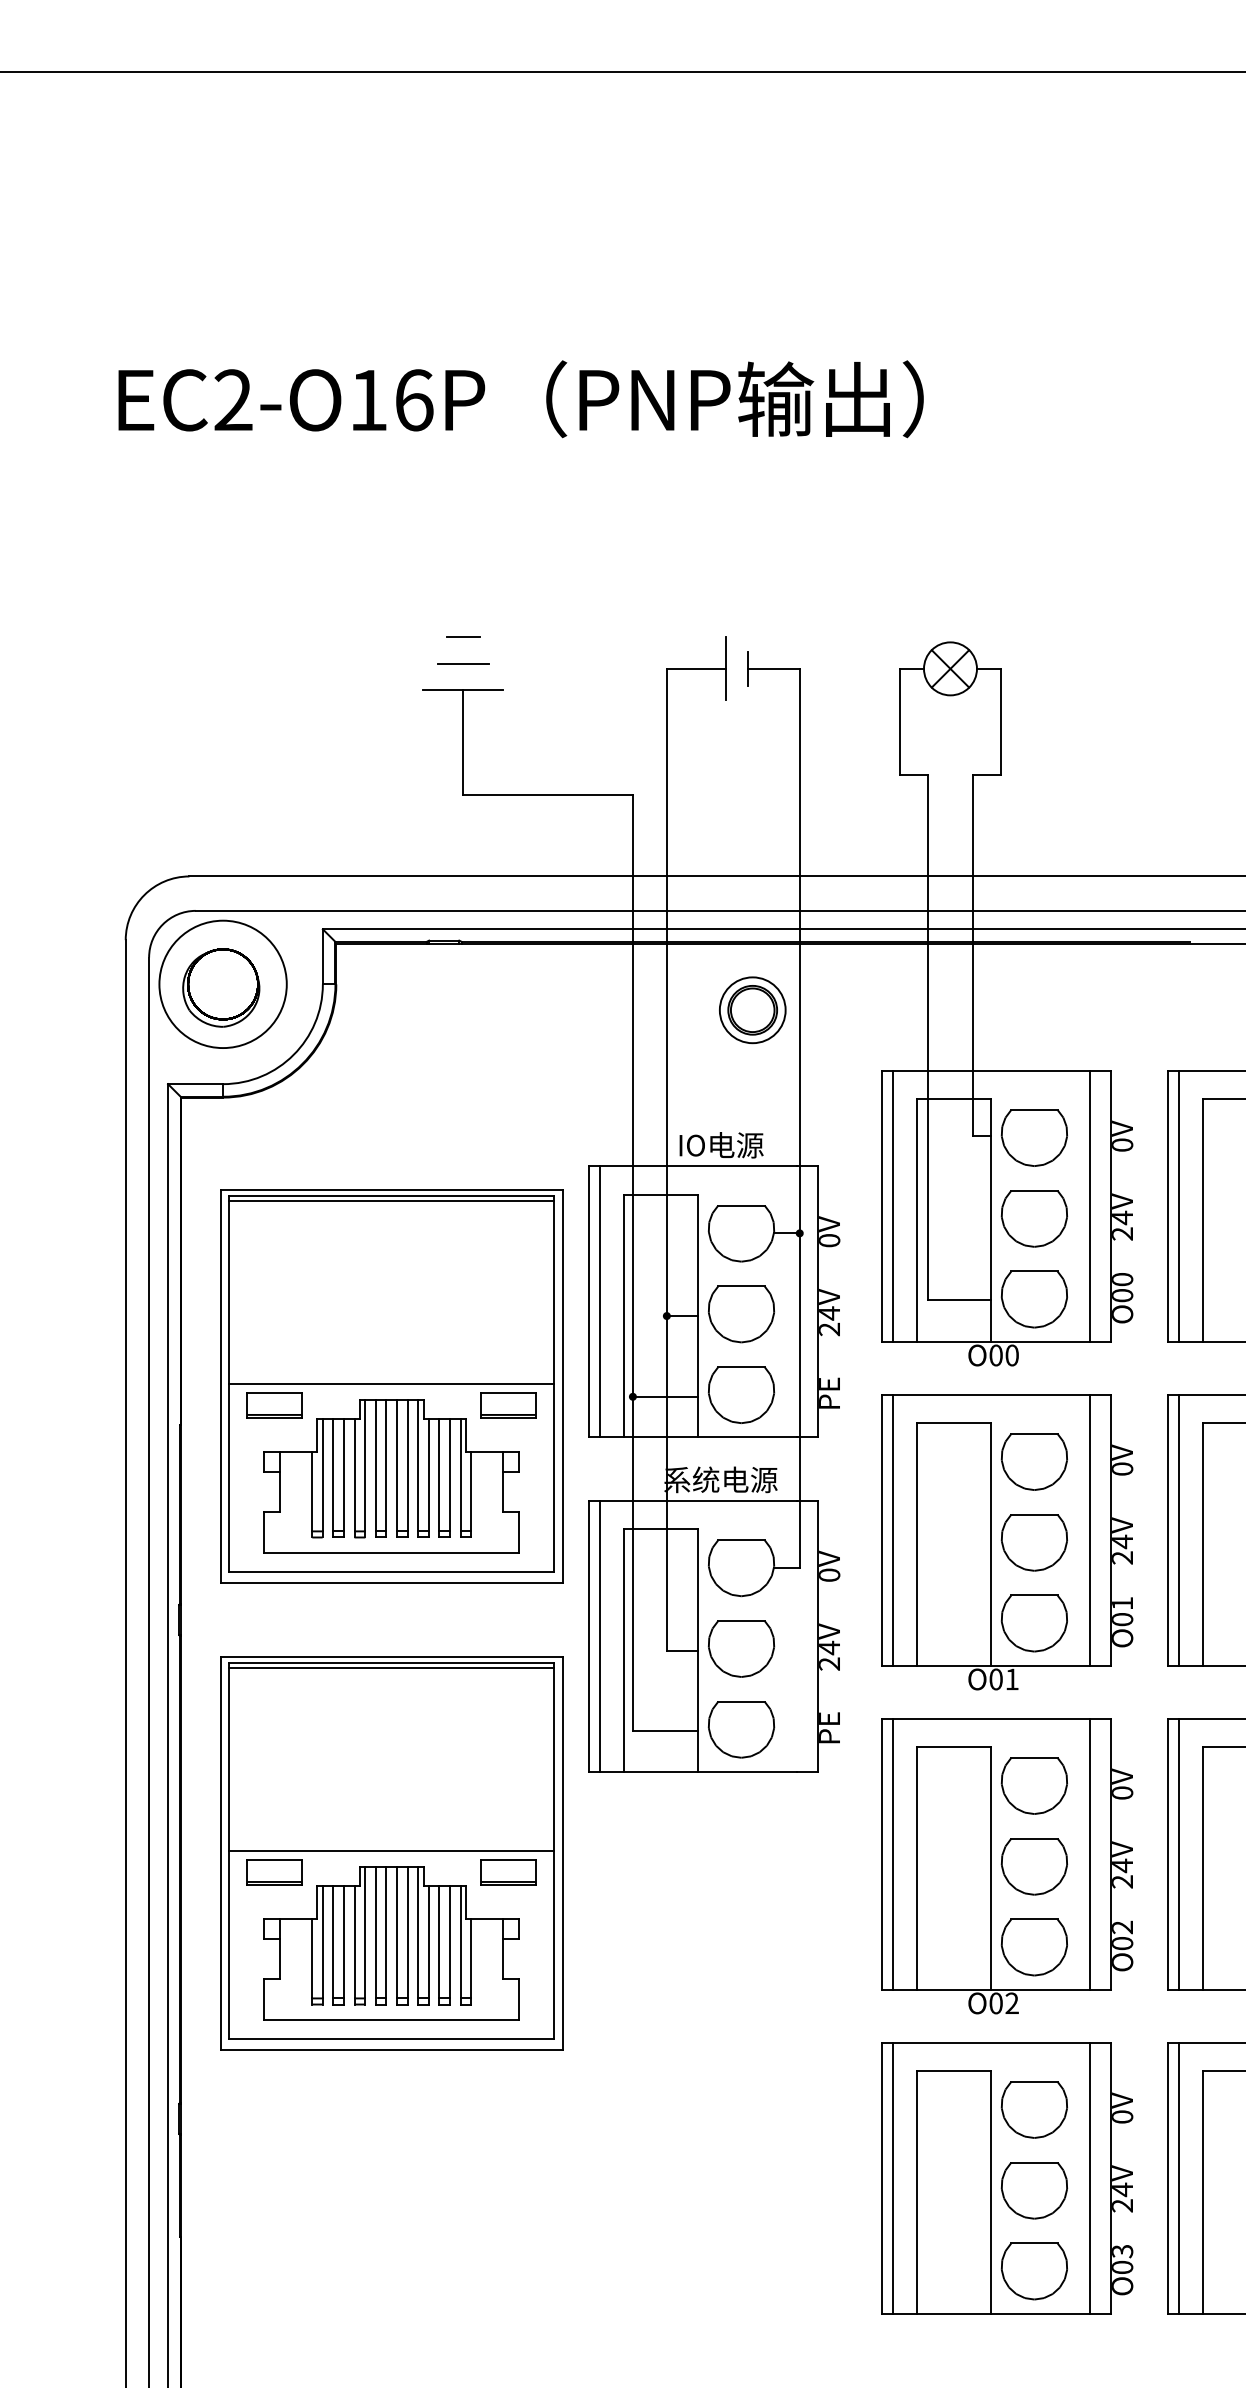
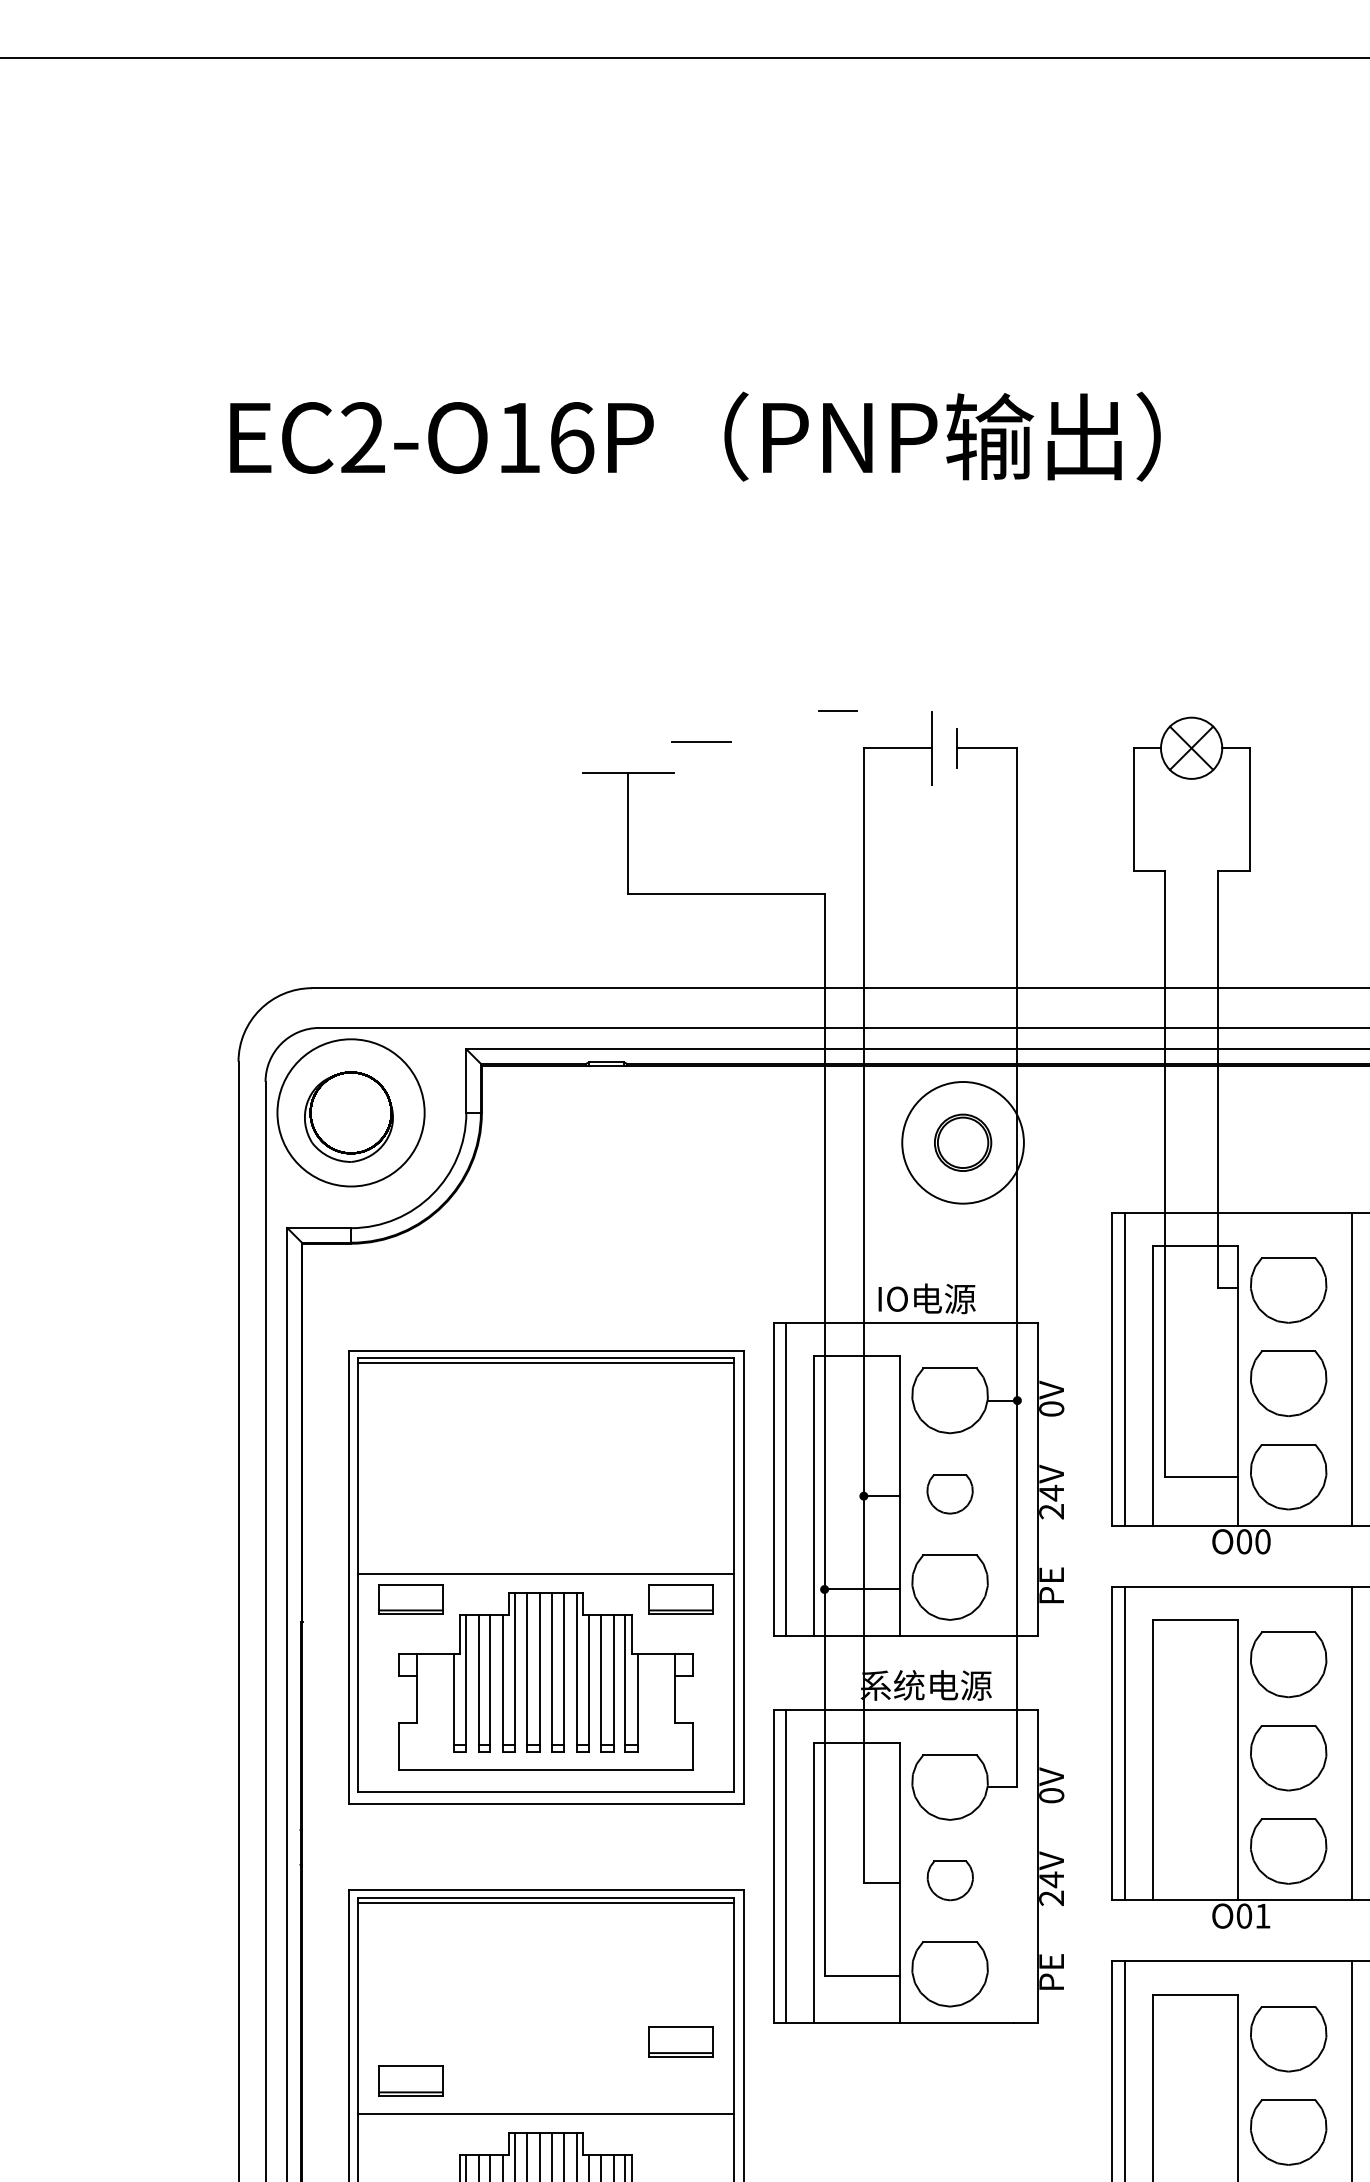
line: (463, 636) -> (838, 710), moved
line: (463, 663) -> (701, 742), moved
circle: (752, 1010) -> (962, 1143), size x1.6
part: (741, 1314) -> (950, 1494), size x0.6
part: (741, 1648) -> (950, 1880), size x0.6
part: (274, 1872) -> (410, 2081), moved
part: (508, 1872) -> (680, 2042), moved

